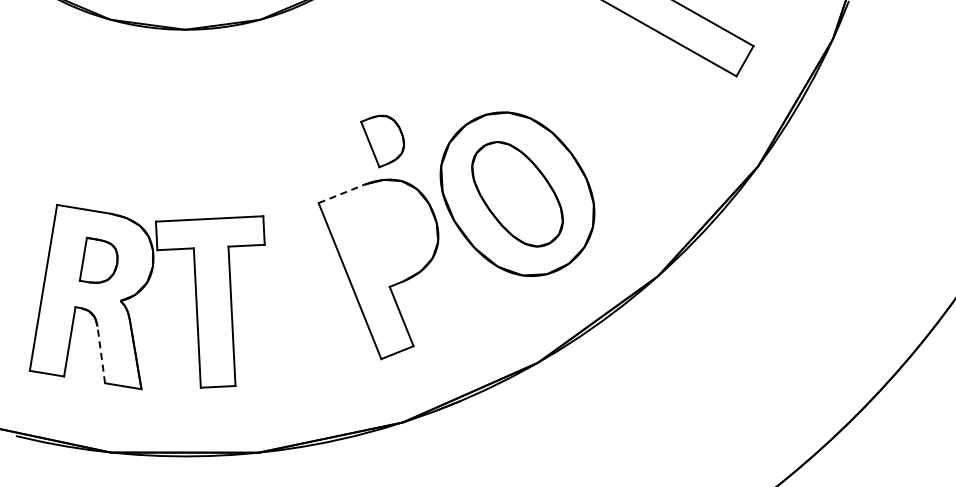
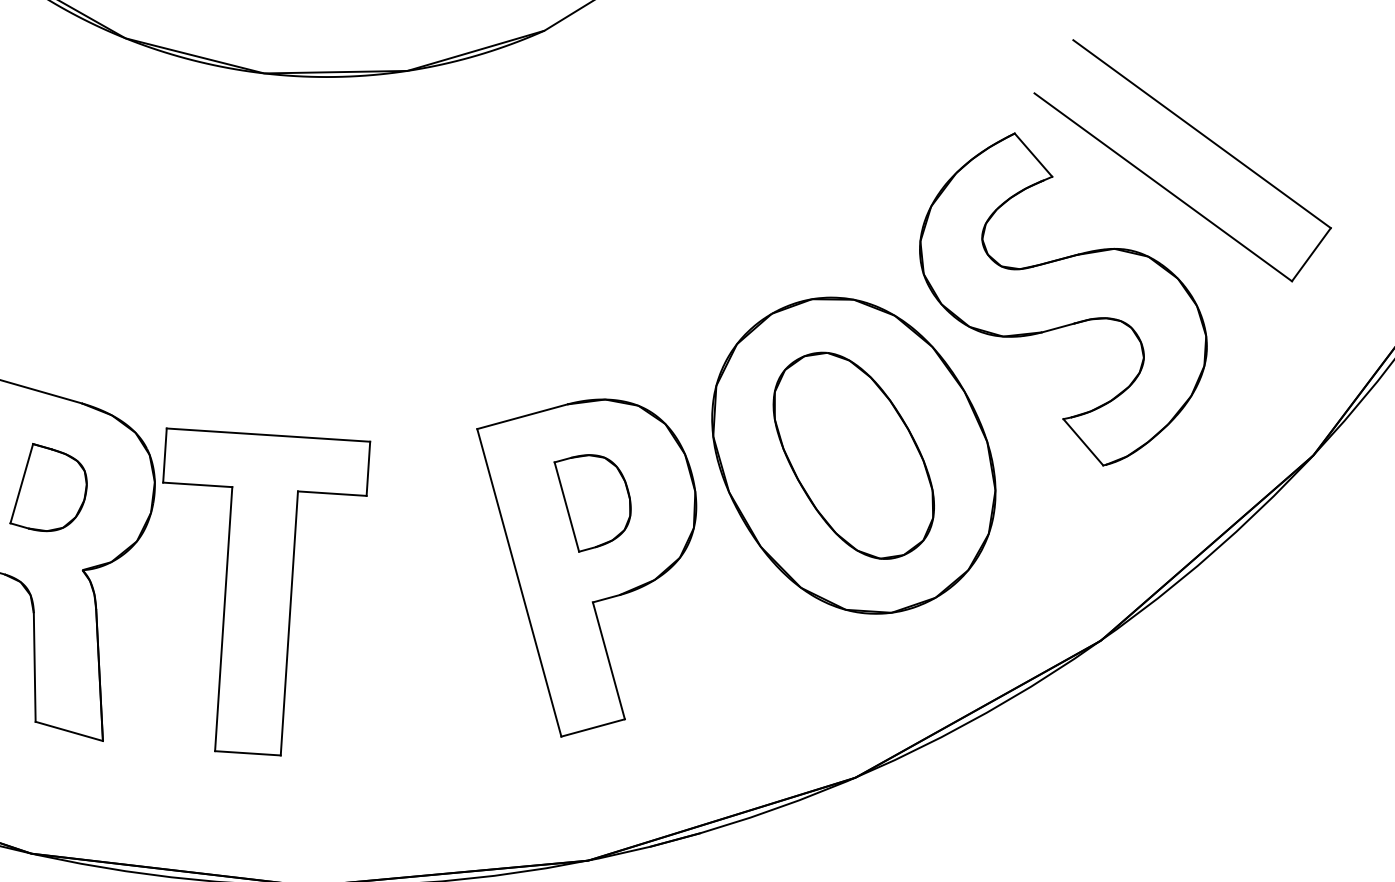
part: (617, 99) -> (1062, 299), added
part: (382, 141) -> (590, 503), moved
line: (341, 193) -> (522, 415), dashed -> solid
line: (101, 354) -> (35, 666), dashed -> solid

